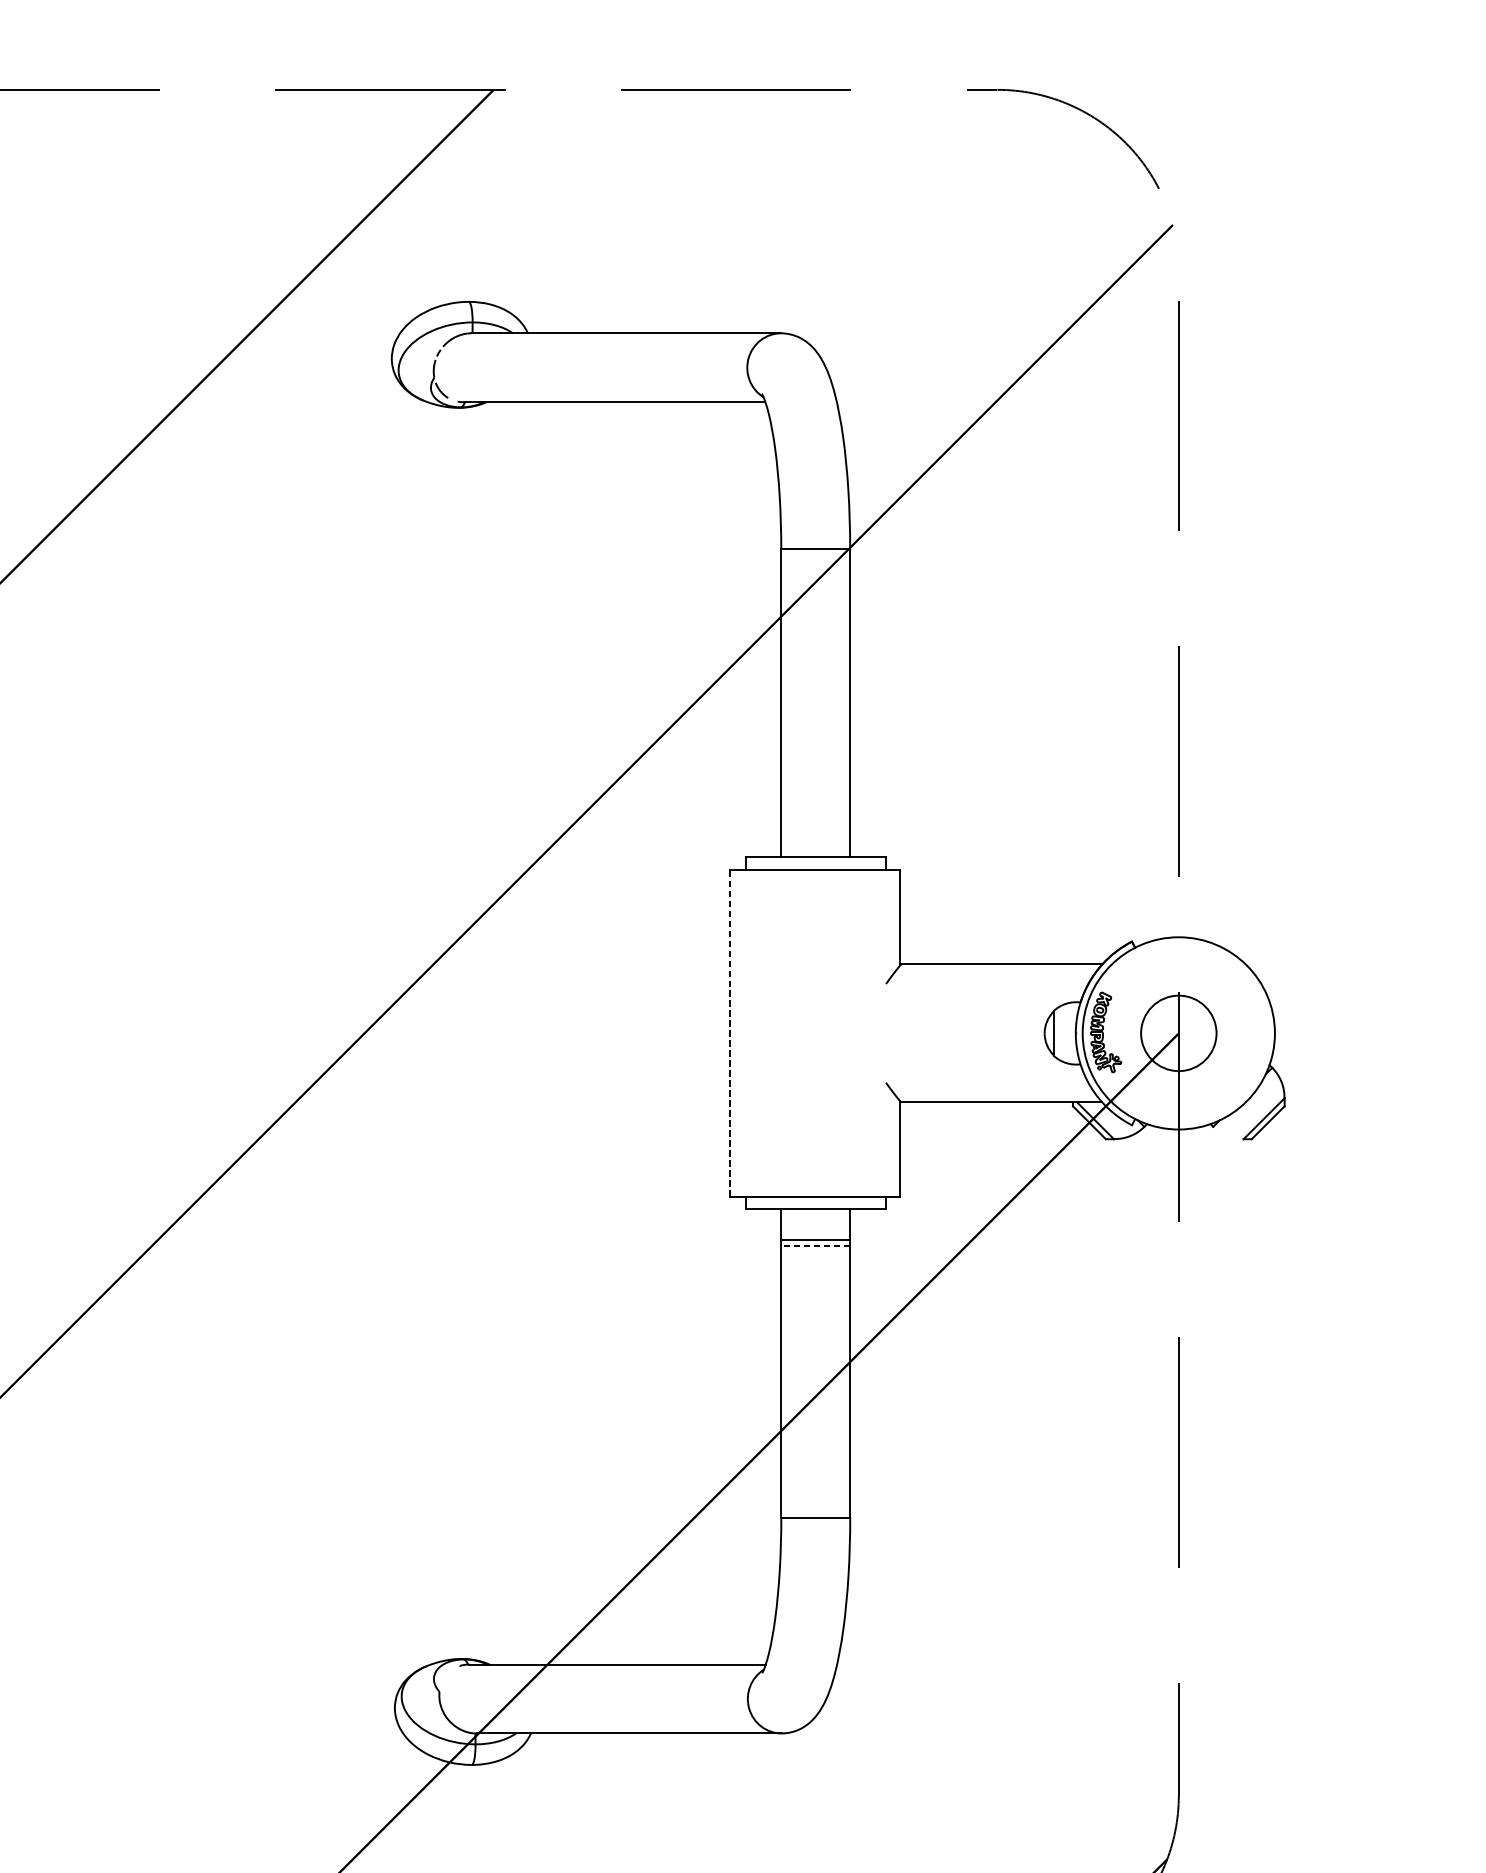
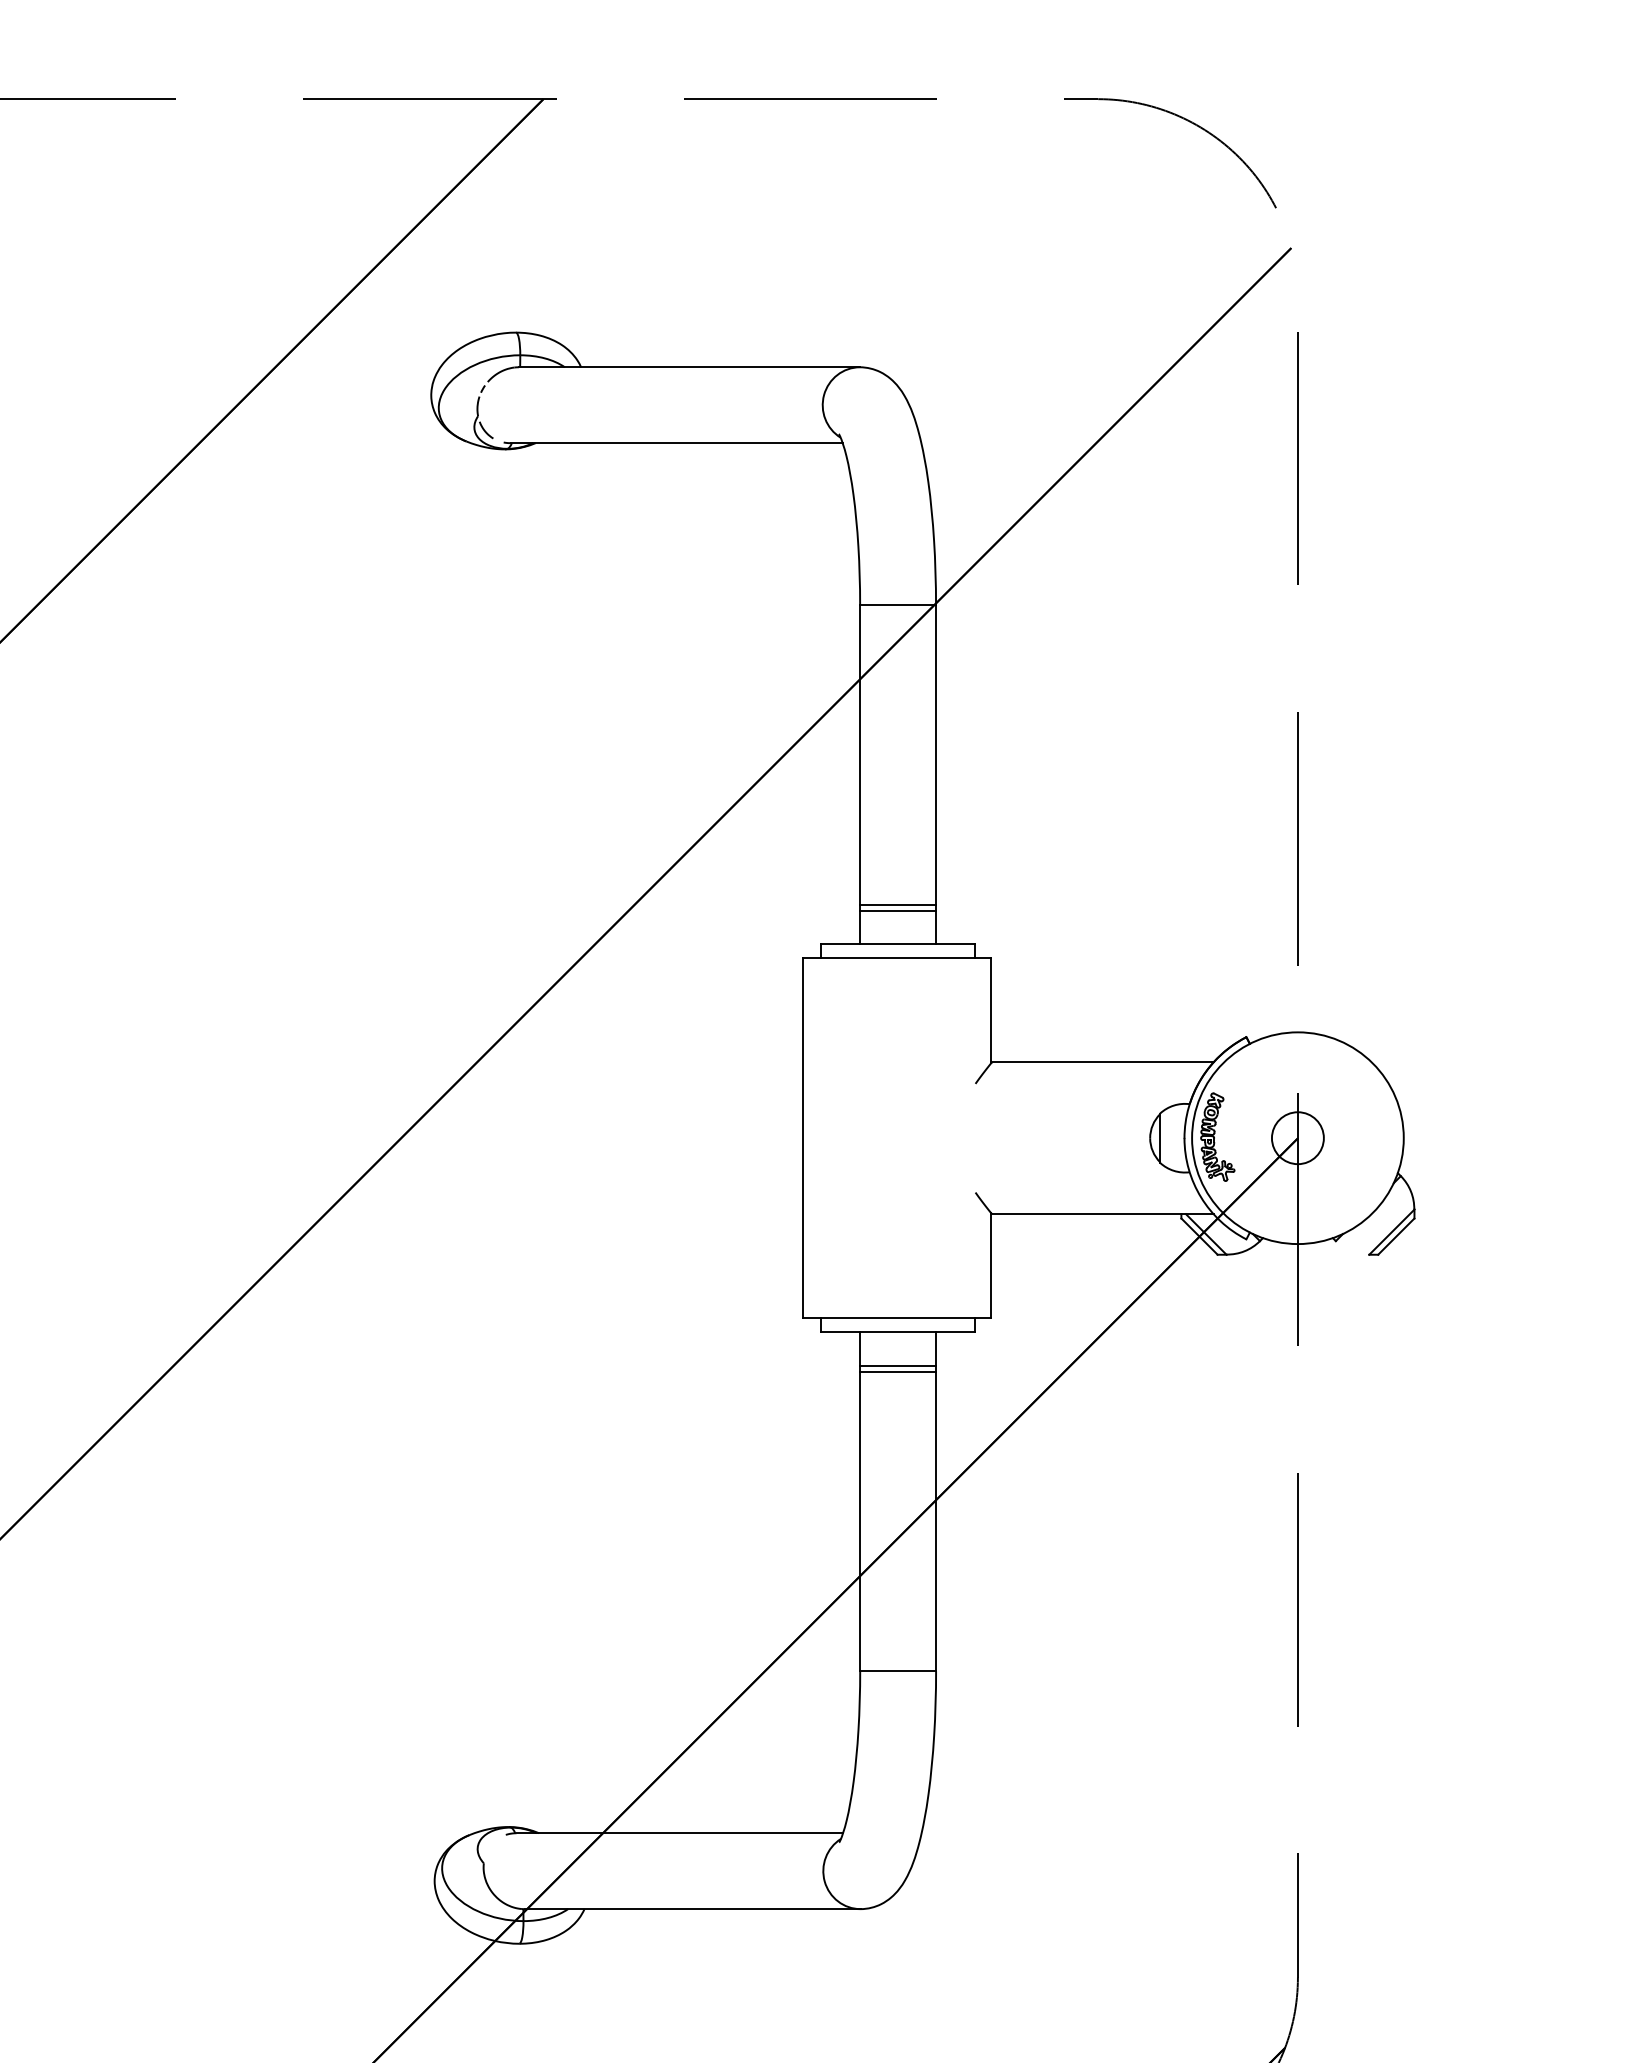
line: (816, 821) -> (898, 904), added
line: (816, 826) -> (898, 910), added
line: (729, 1033) -> (803, 1138), dashed -> solid
circle: (1178, 1033) -> (1297, 1138), size x0.62
line: (816, 1245) -> (898, 1371), dashed -> solid

